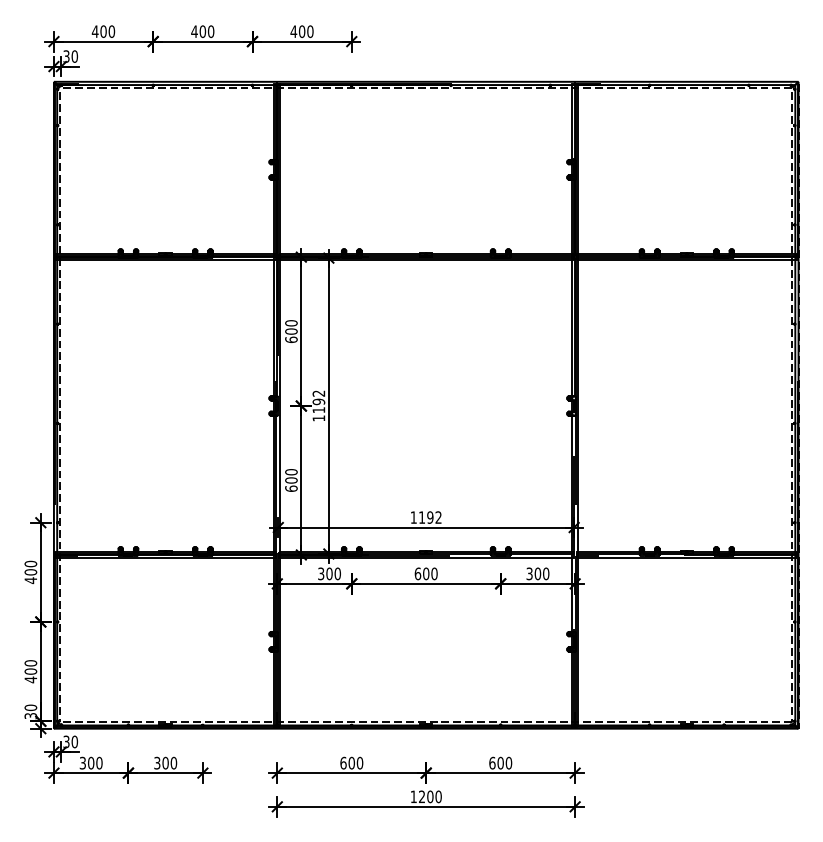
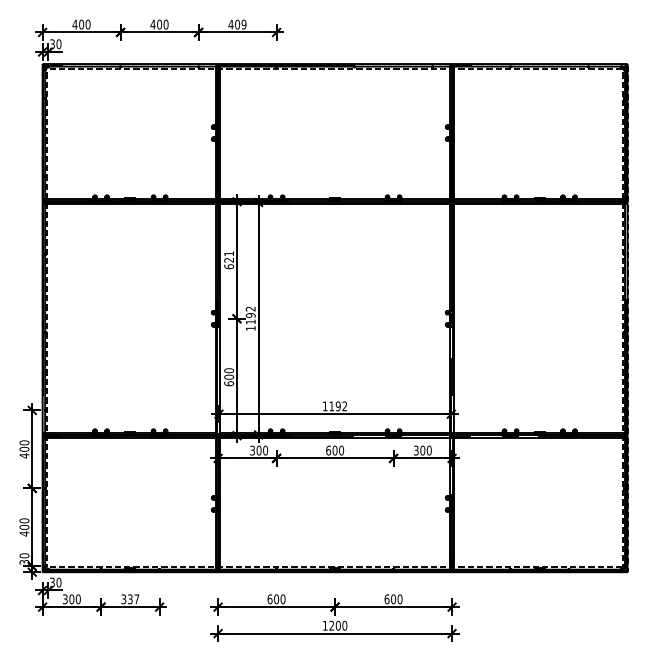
text: (310, 31) -> (244, 24), 400 -> 409
text: (291, 327) -> (229, 257), 600 -> 621
text: (169, 762) -> (133, 598), 300 -> 337

